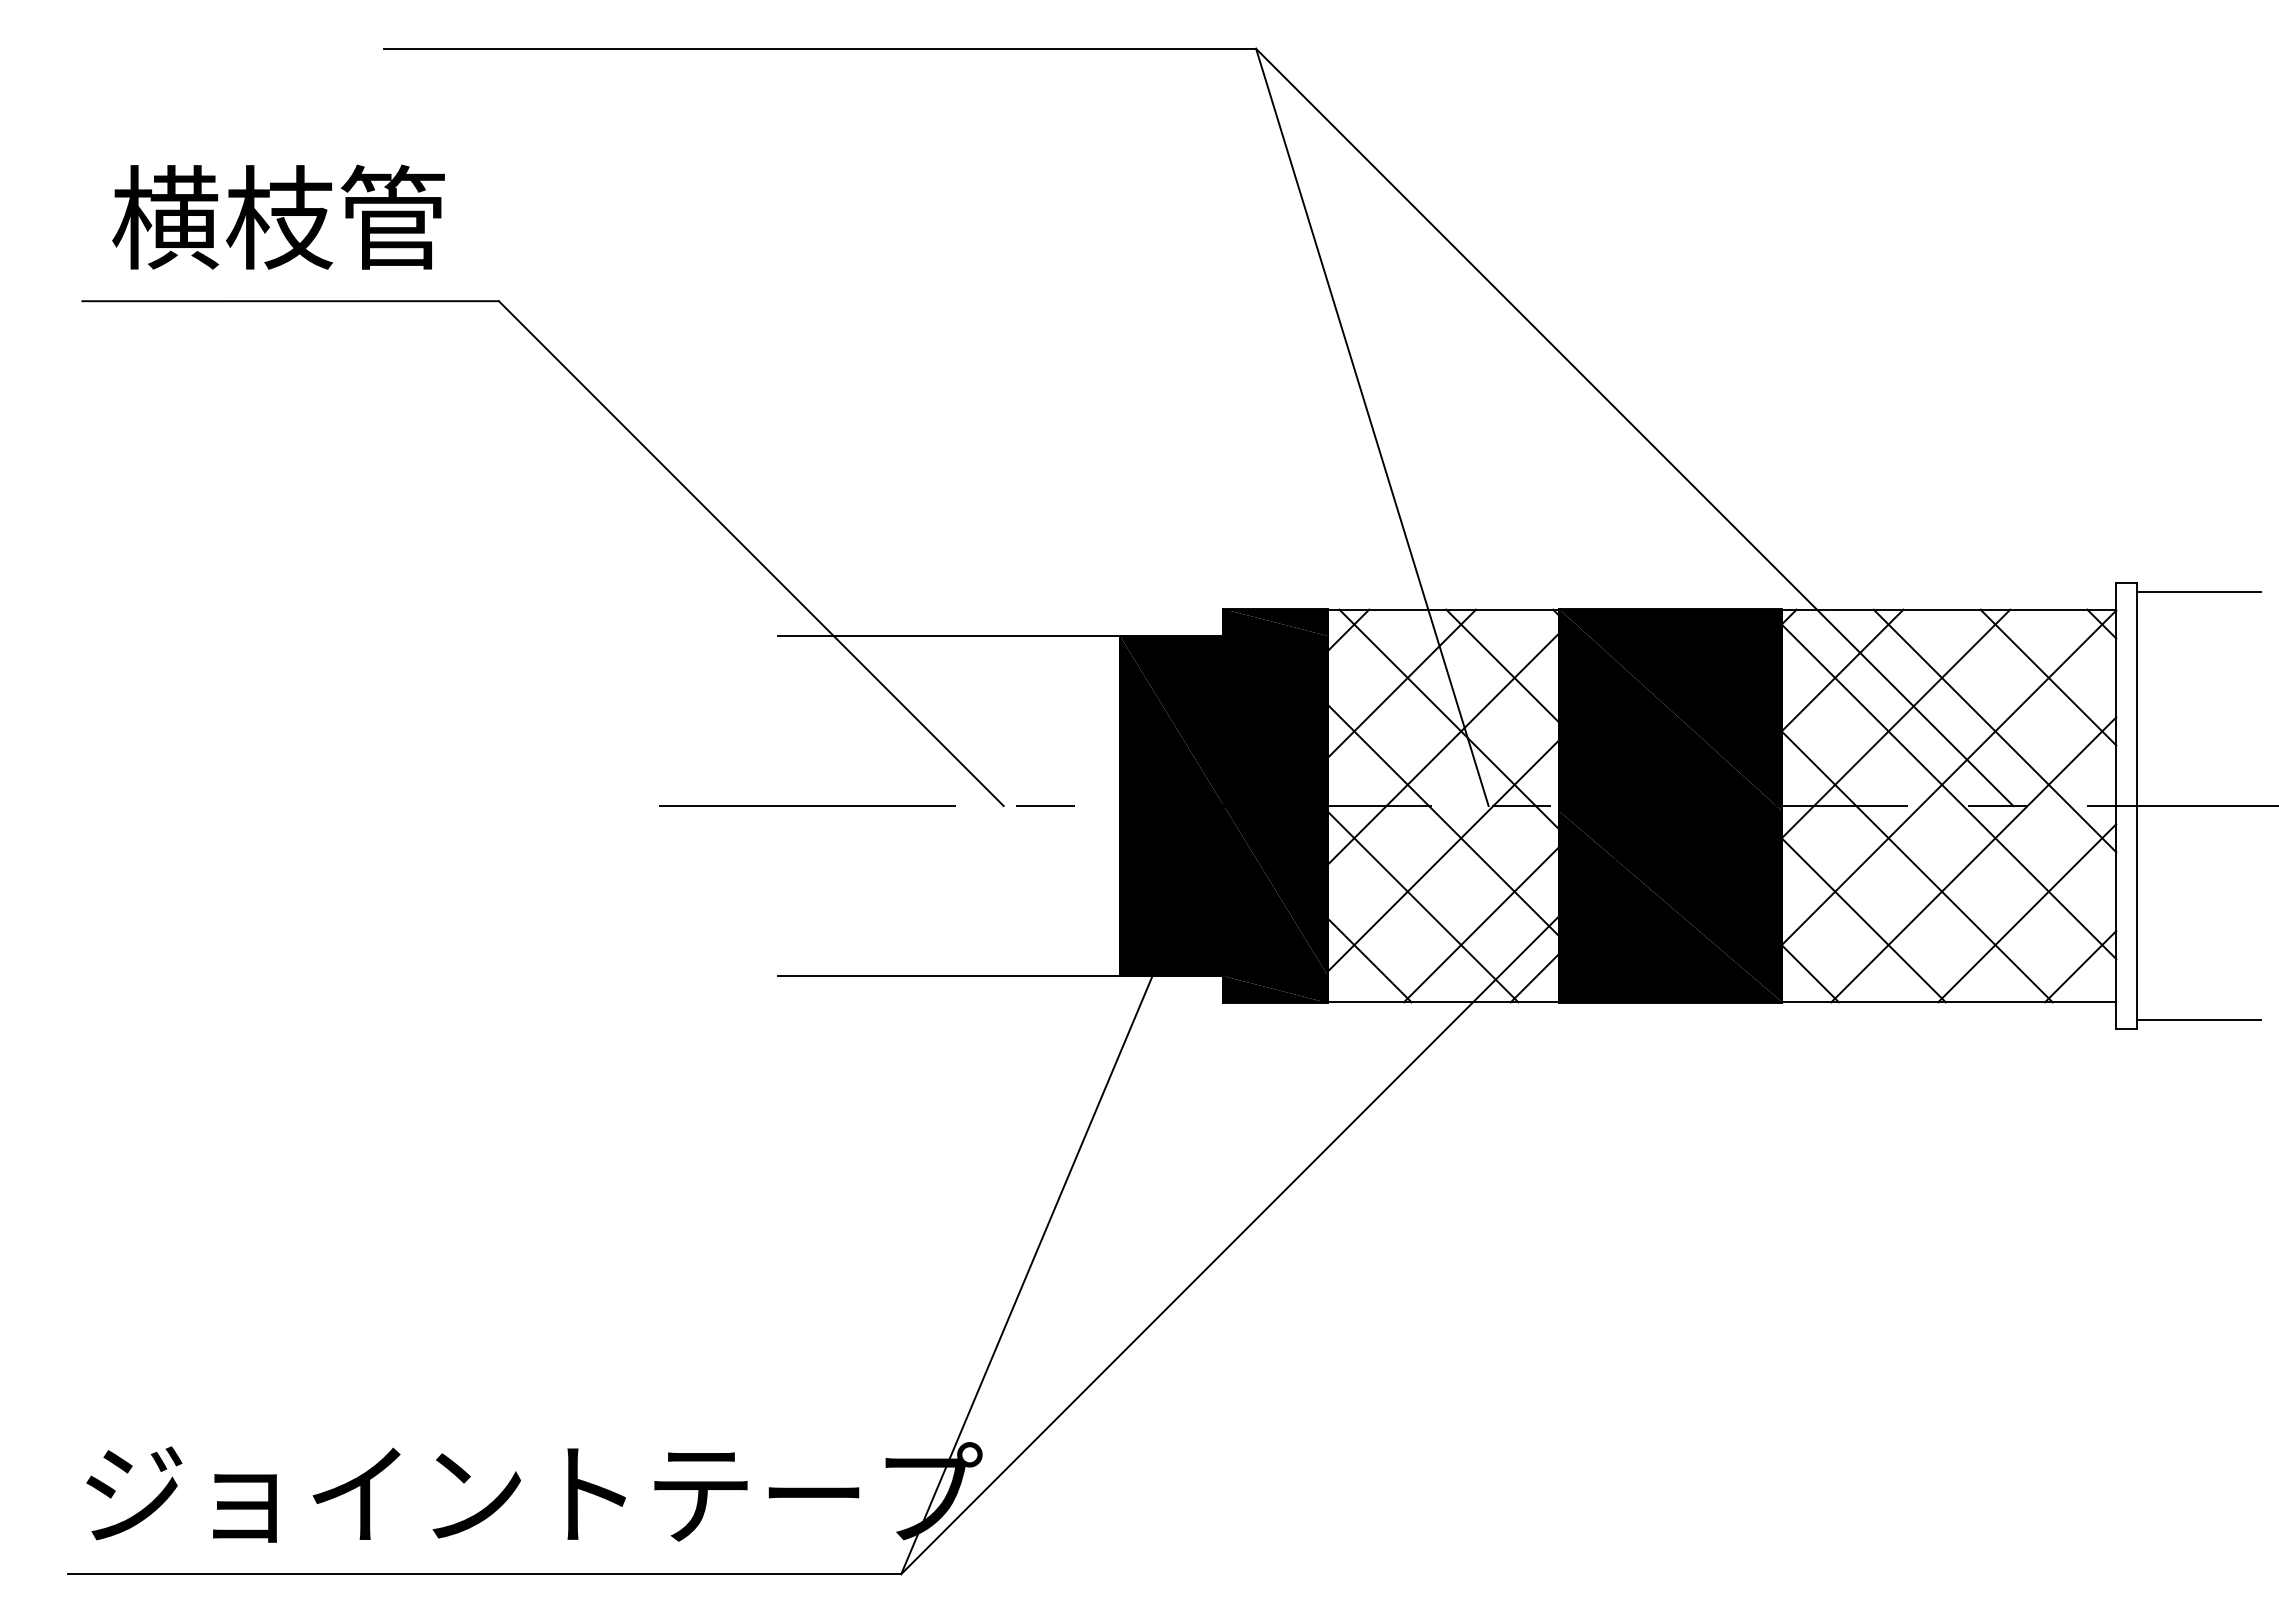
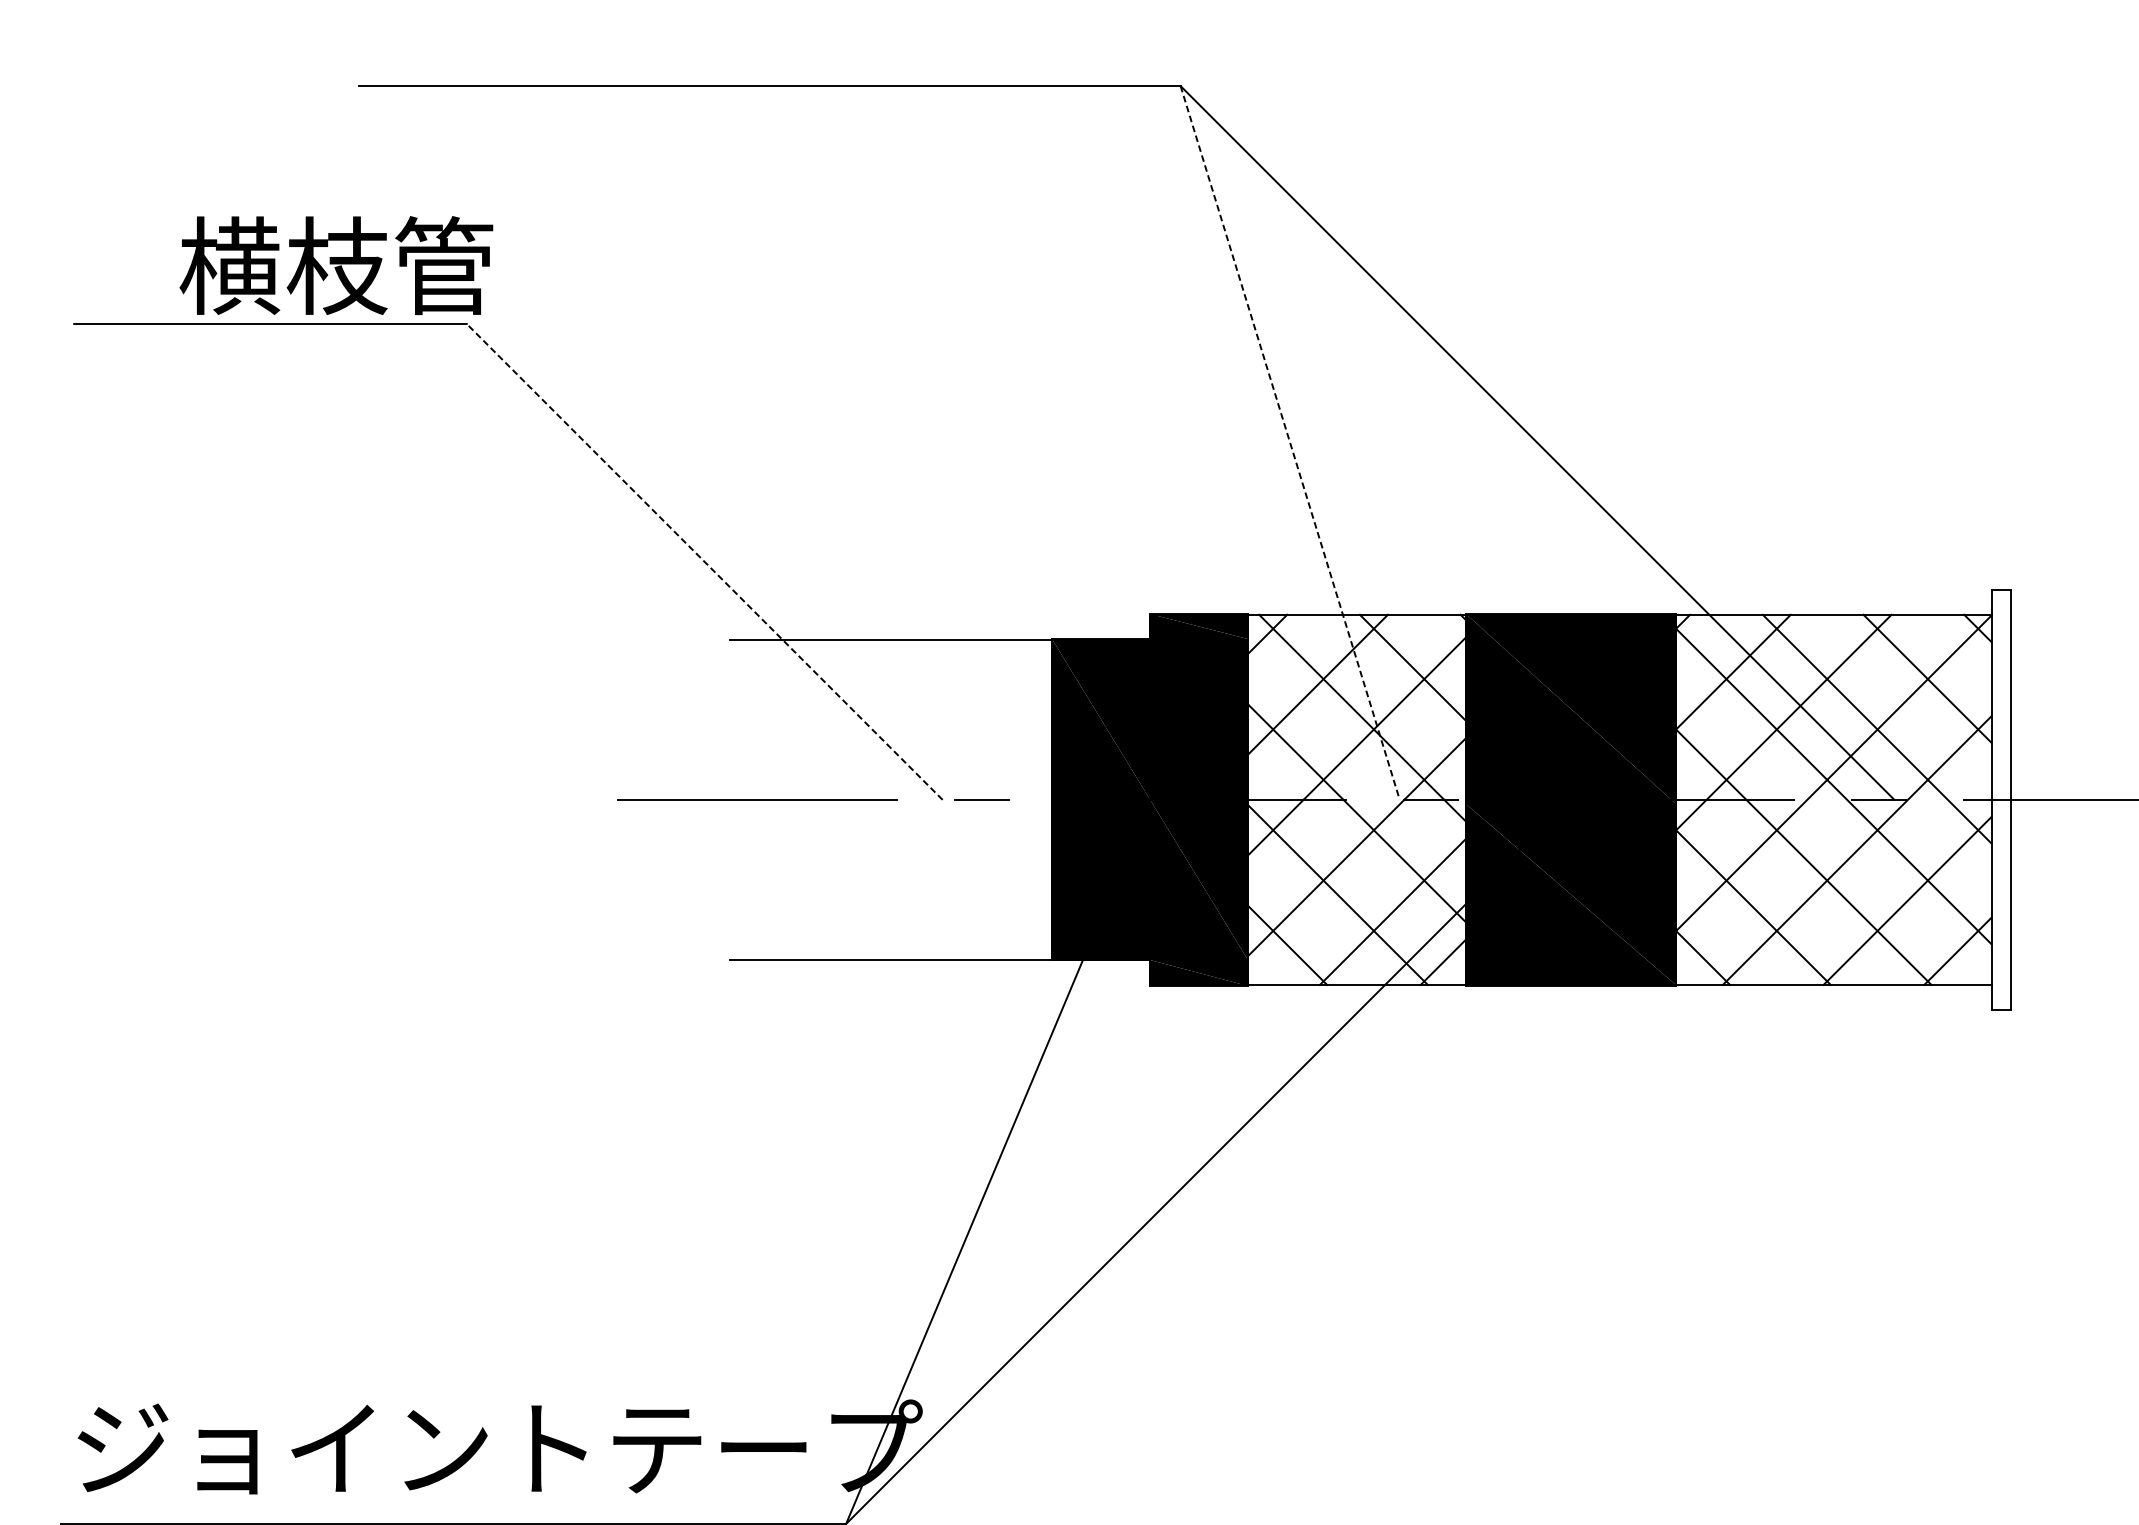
text: (278, 216) -> (336, 264), moved
line: (1372, 427) -> (1290, 443), solid -> dashed
line: (751, 553) -> (704, 561), solid -> dashed
line: (2198, 591) -> (2068, 597), removed
line: (2198, 1020) -> (2068, 1002), removed

